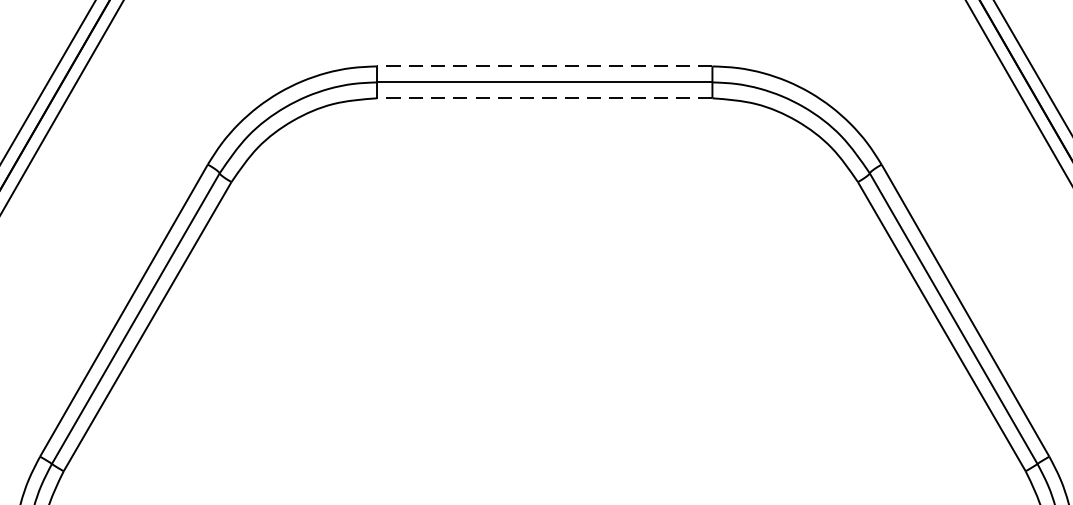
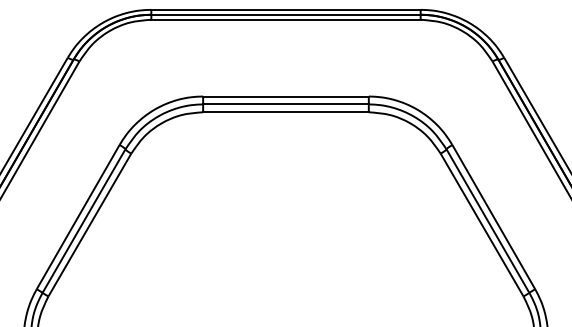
line: (543, 66) -> (285, 96), dashed -> solid
line: (543, 98) -> (285, 112), dashed -> solid

